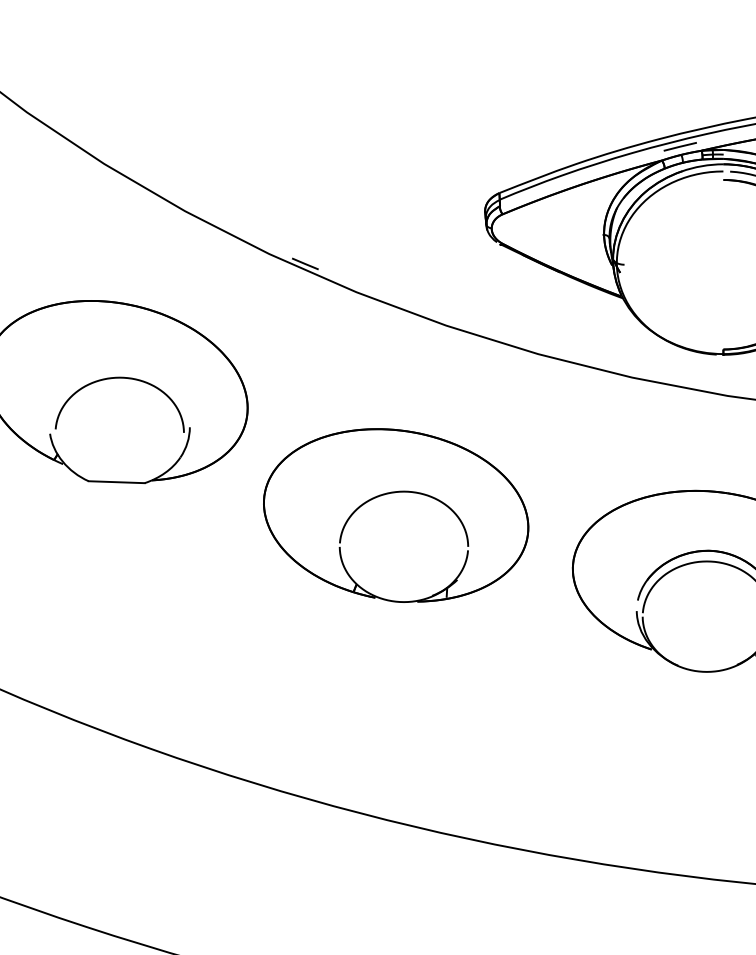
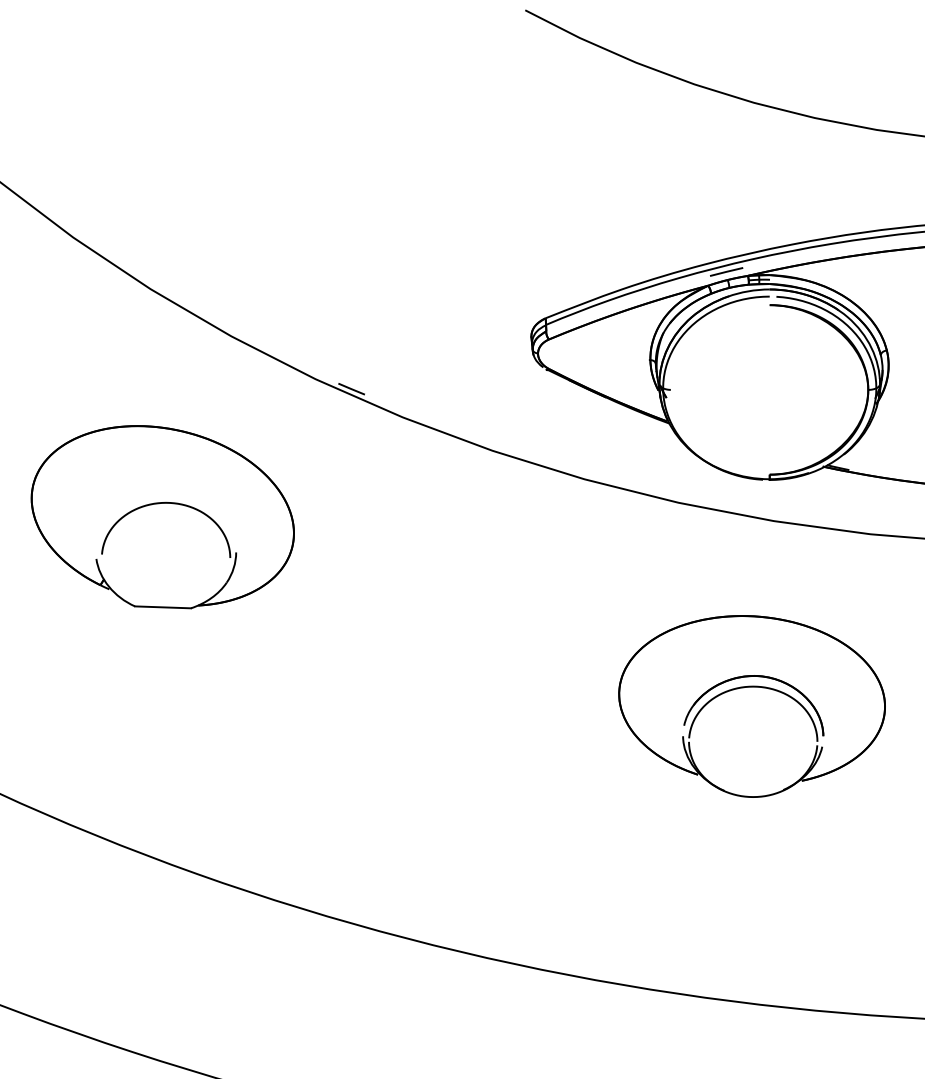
part: (396, 515) -> (442, 640), removed

